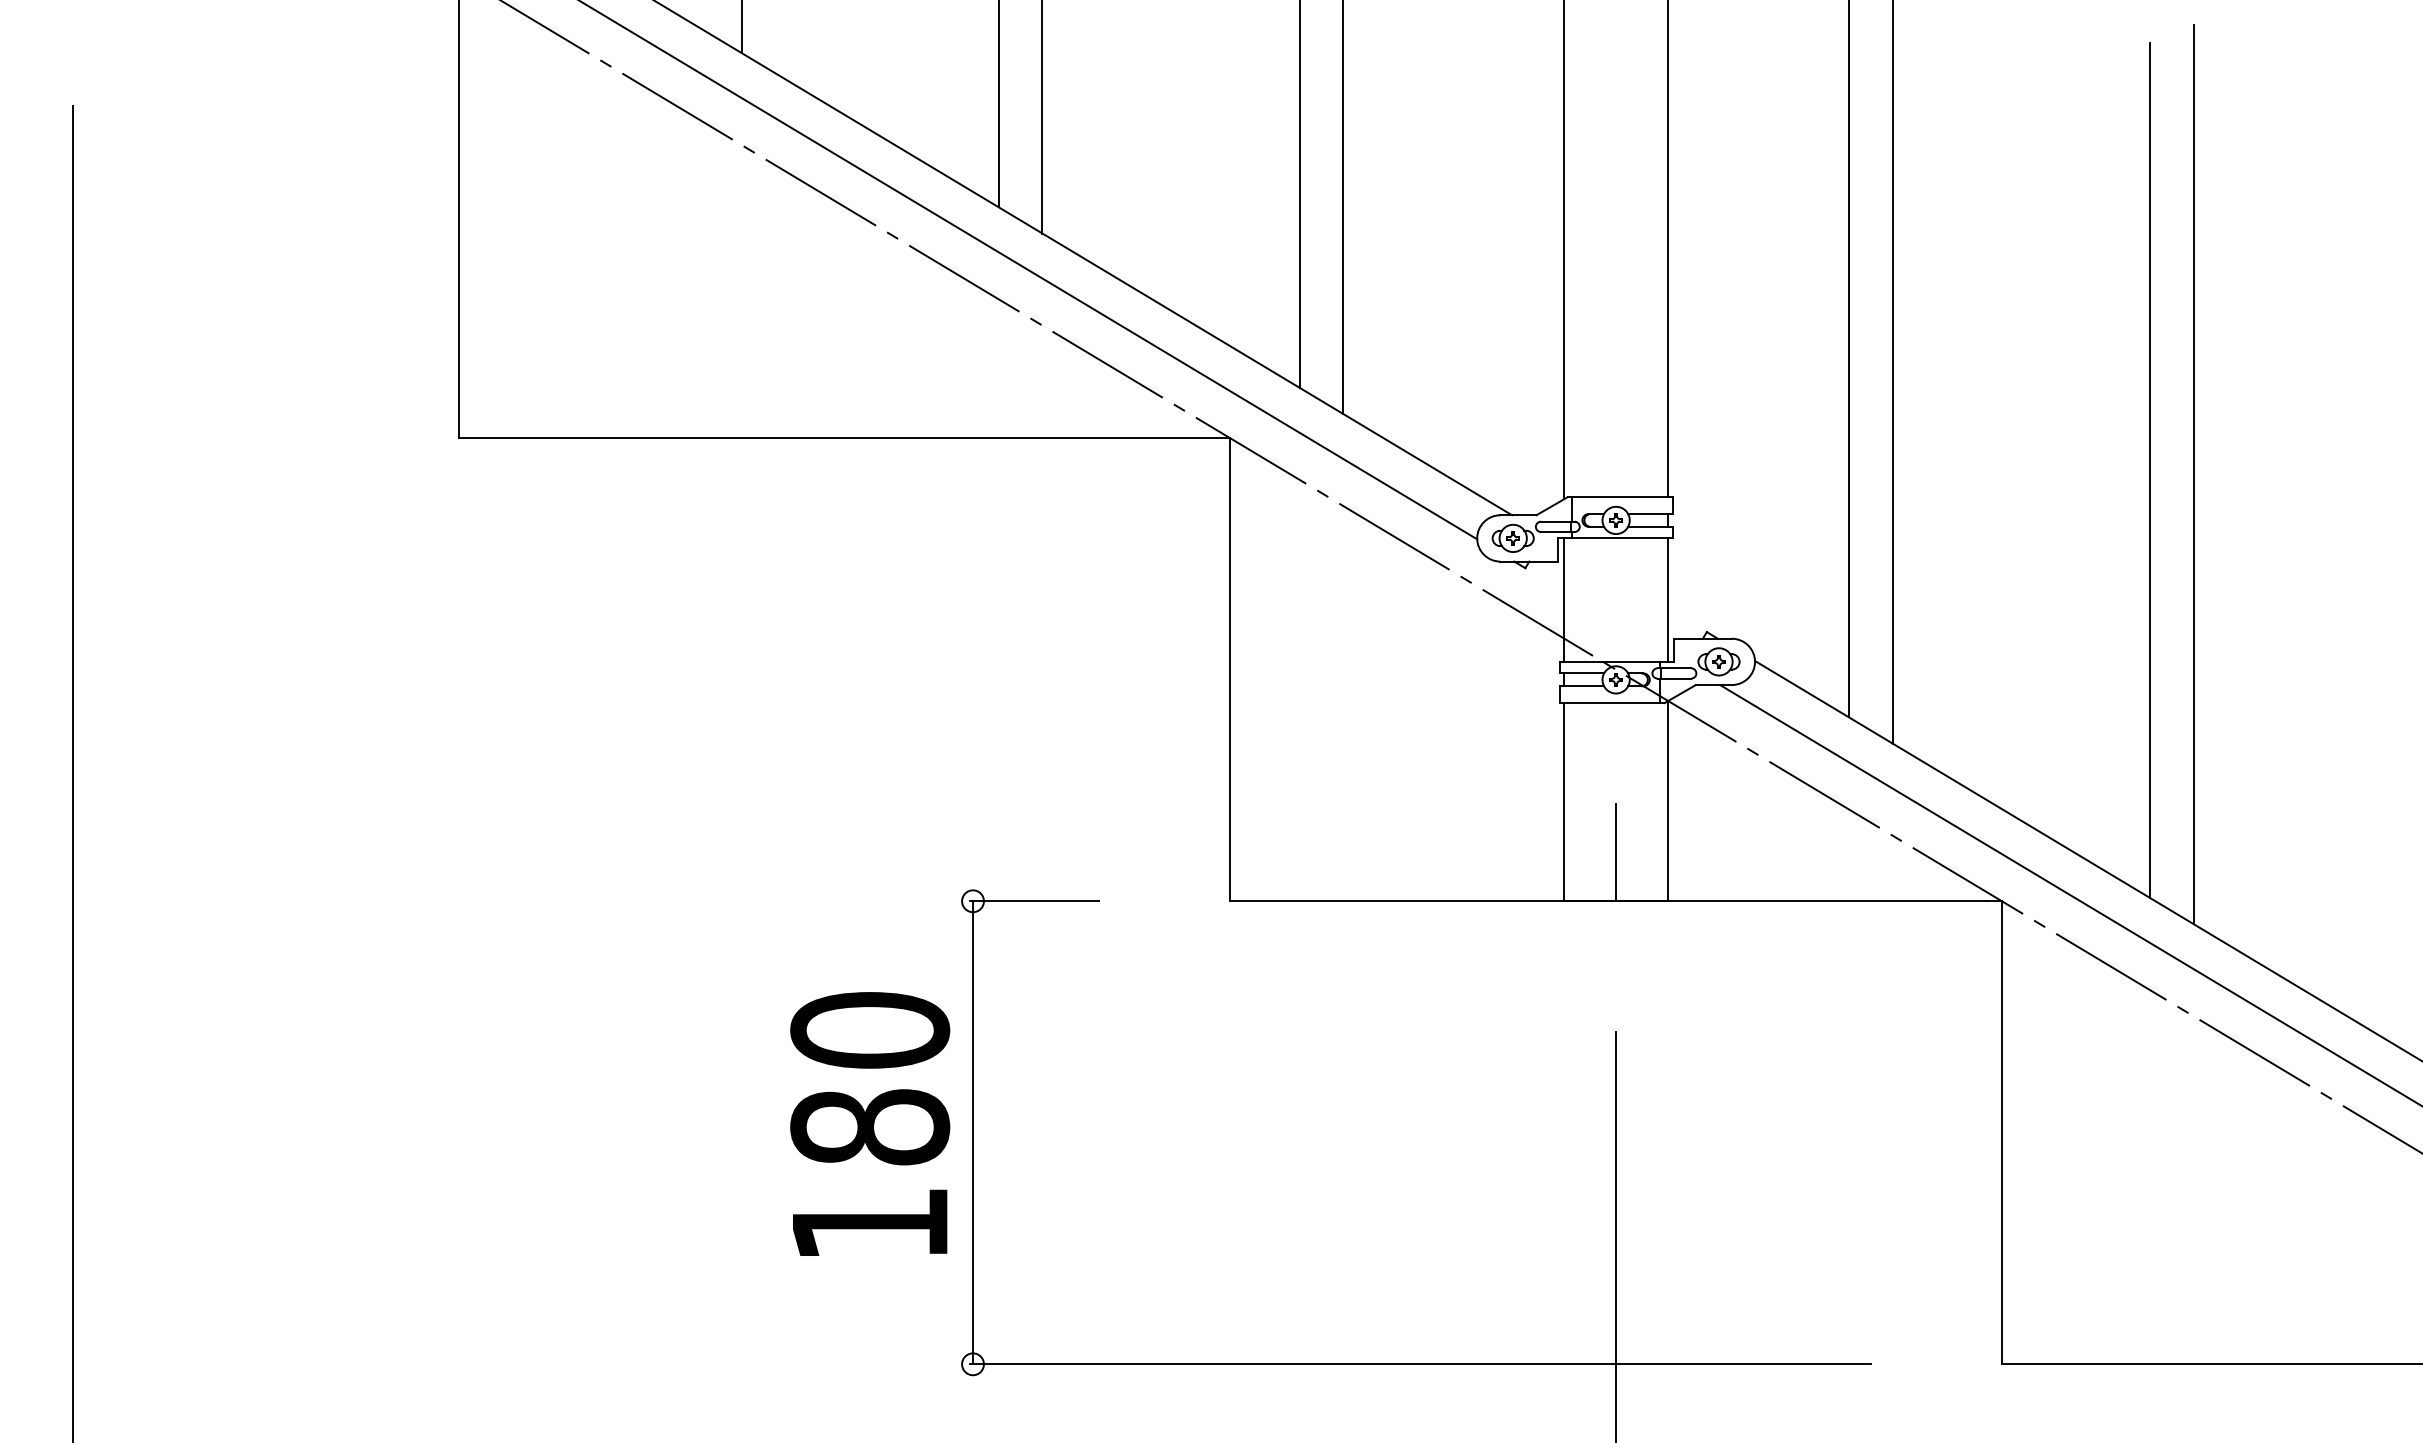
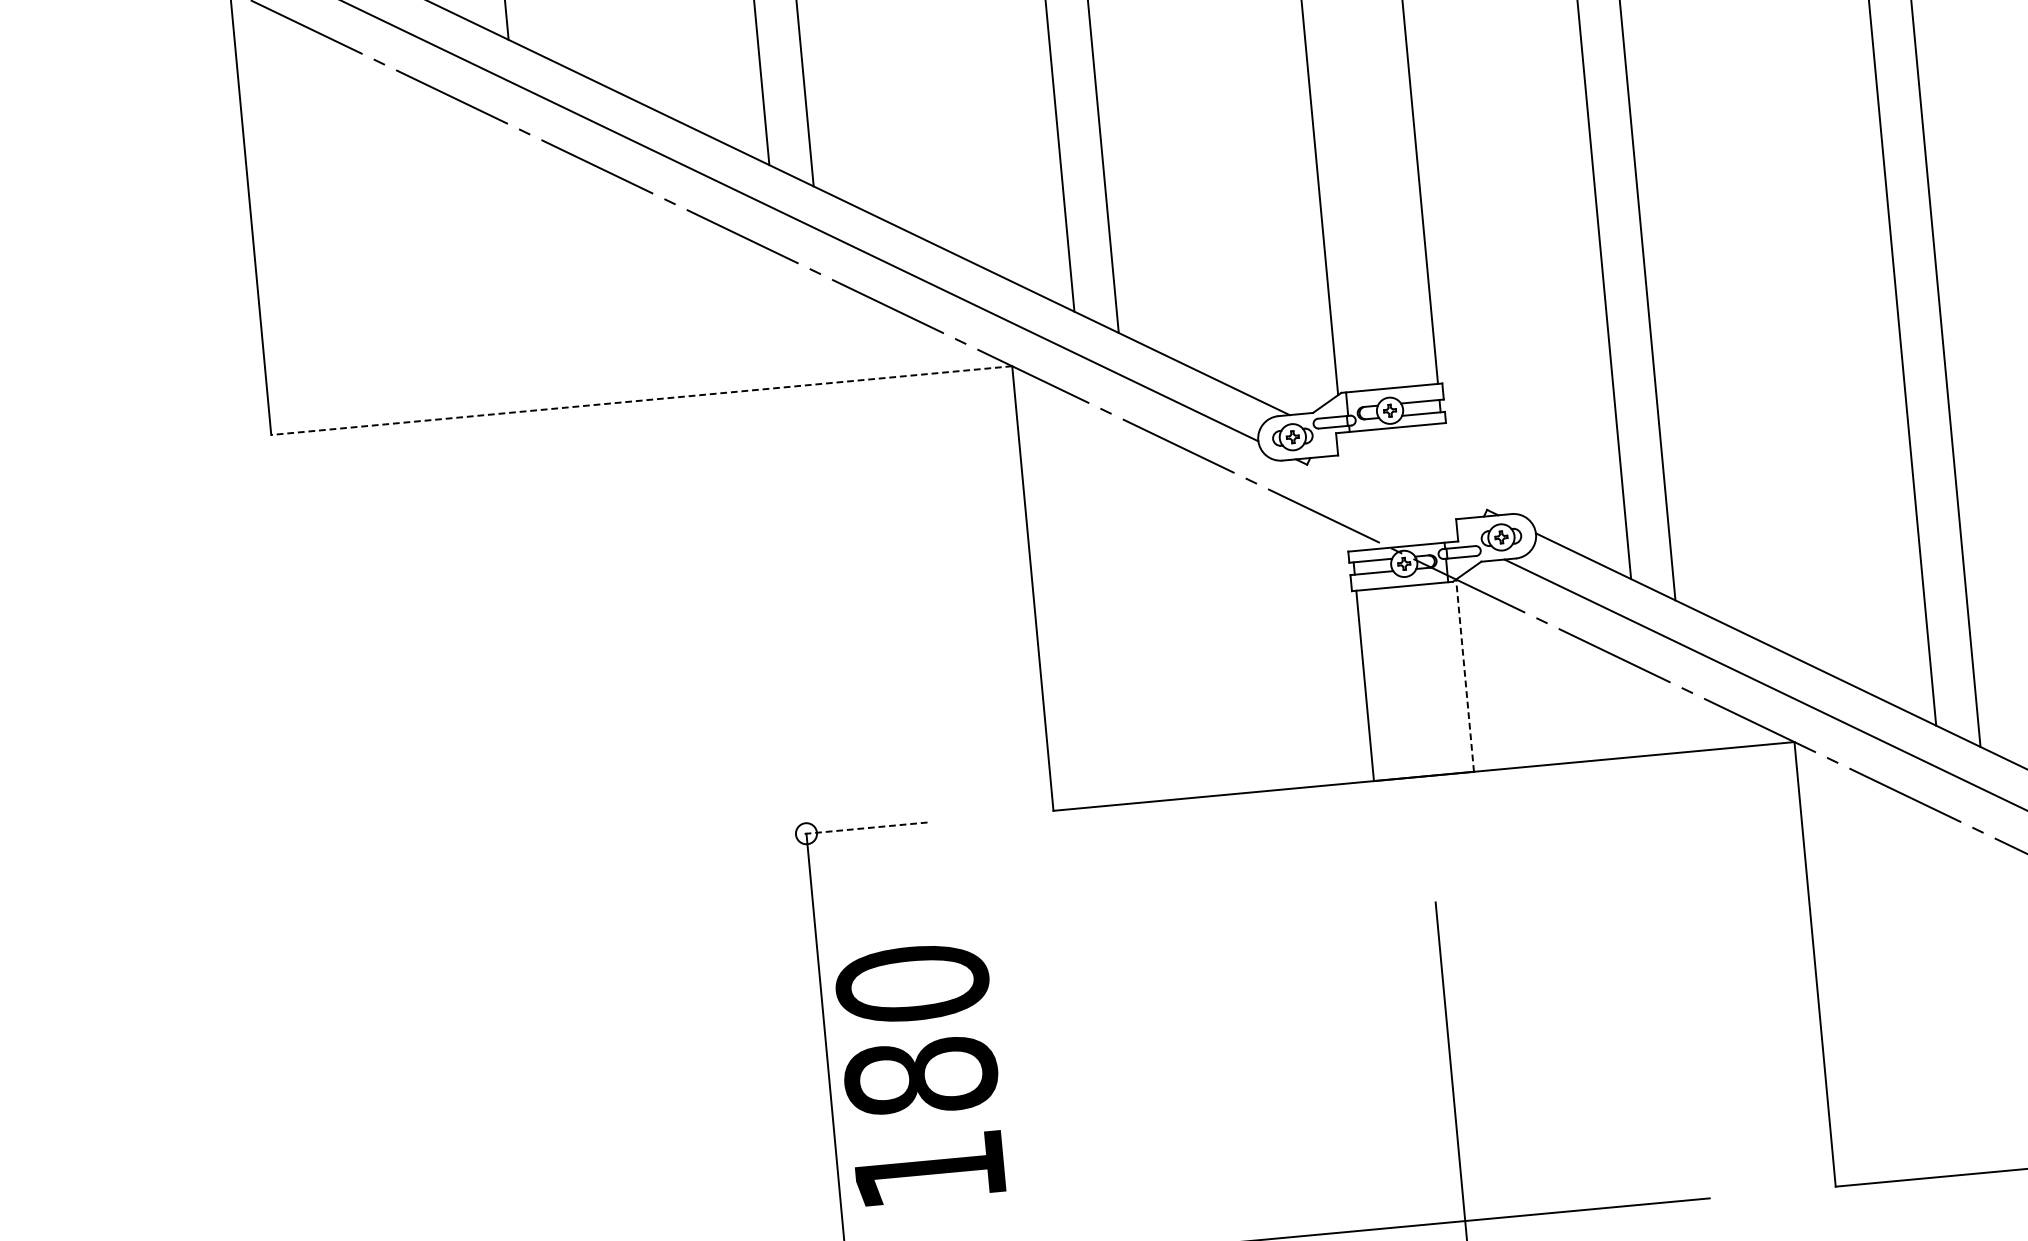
line: (844, 438) -> (641, 400), solid -> dashed
line: (1564, 599) -> (1347, 491), removed
line: (1668, 599) -> (1447, 482), removed
line: (1668, 800) -> (1465, 675), solid -> dashed
line: (1616, 852) -> (1419, 729), removed
line: (1034, 901) -> (865, 828), solid -> dashed
text: (870, 1123) -> (921, 1073), moved

